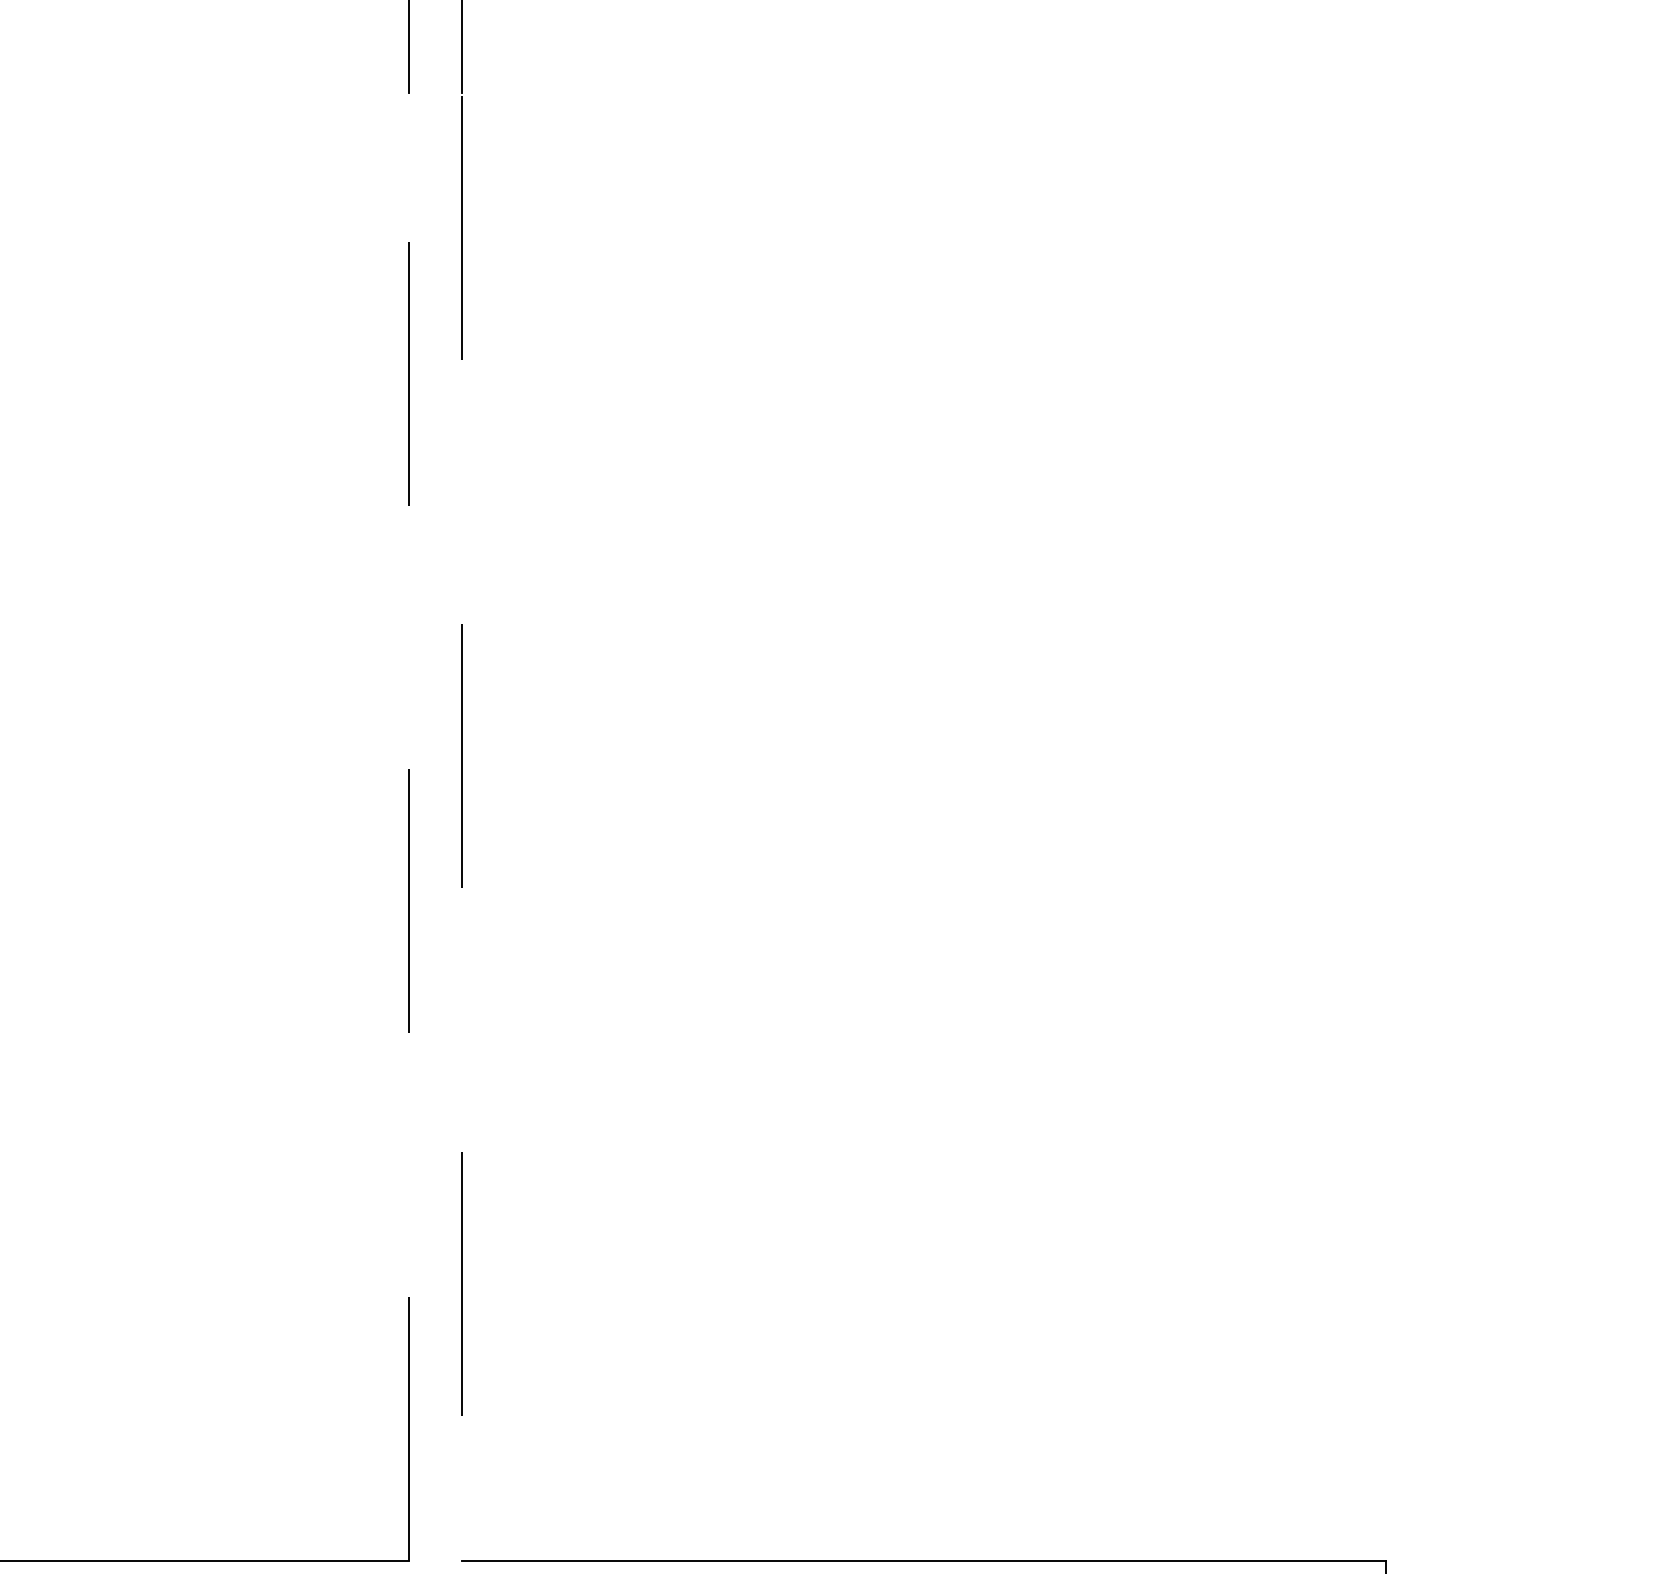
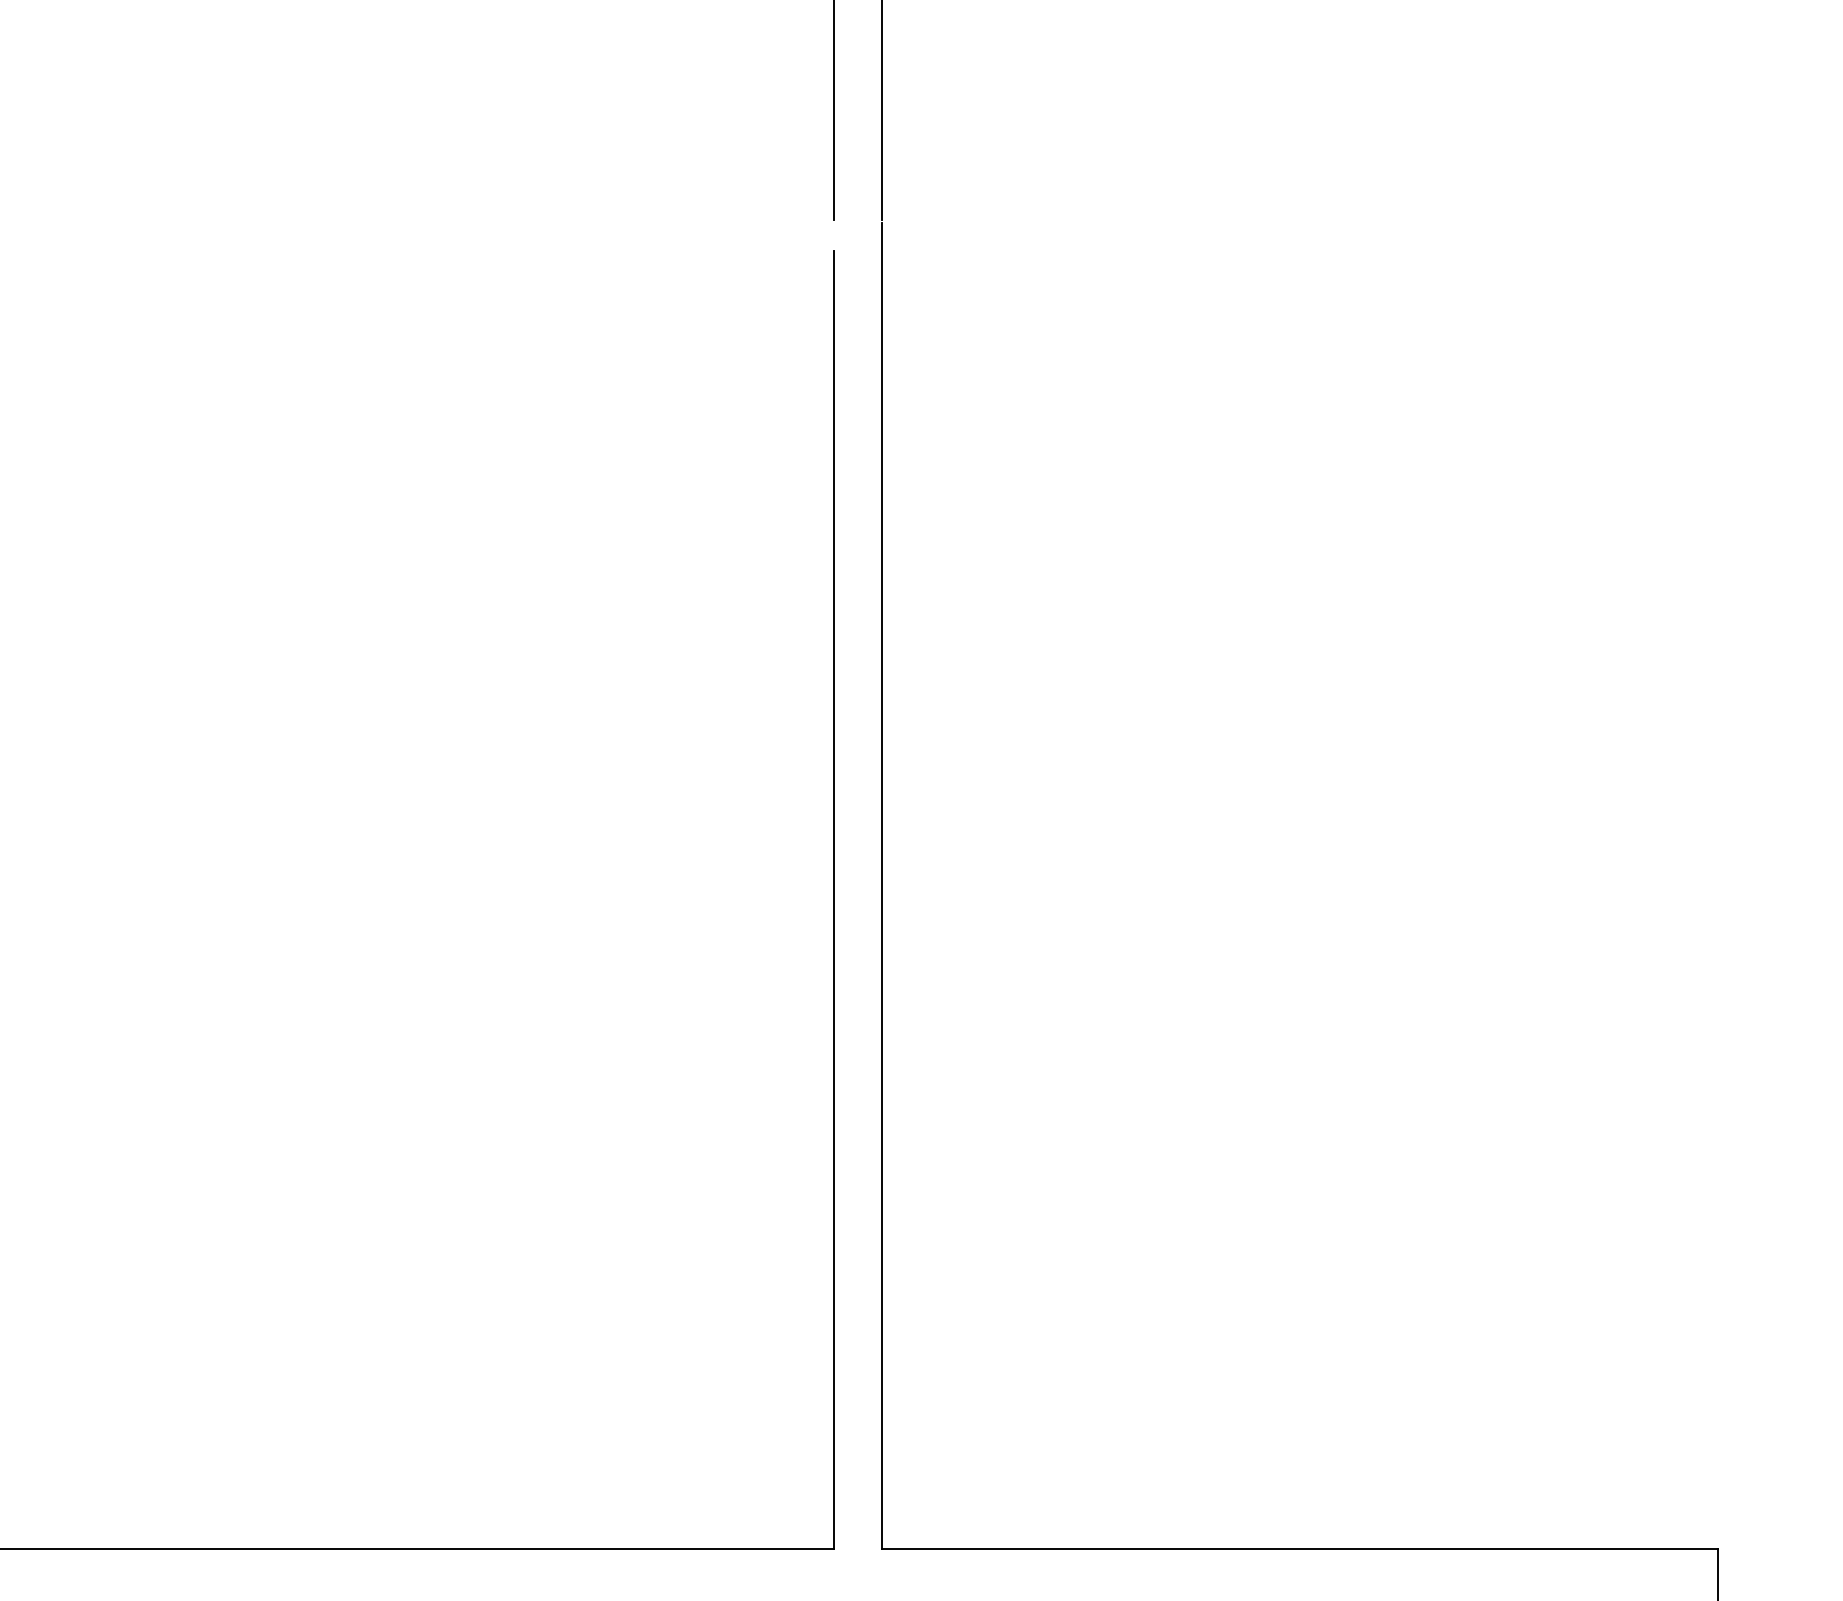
line: (461, 829) -> (881, 886), dashed -> solid
line: (408, 843) -> (833, 899), dashed -> solid

